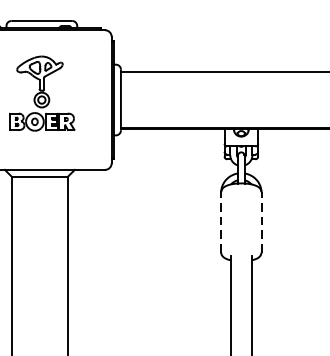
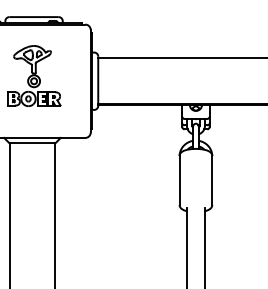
line: (221, 222) -> (179, 180), dashed -> solid
line: (261, 222) -> (212, 180), dashed -> solid

